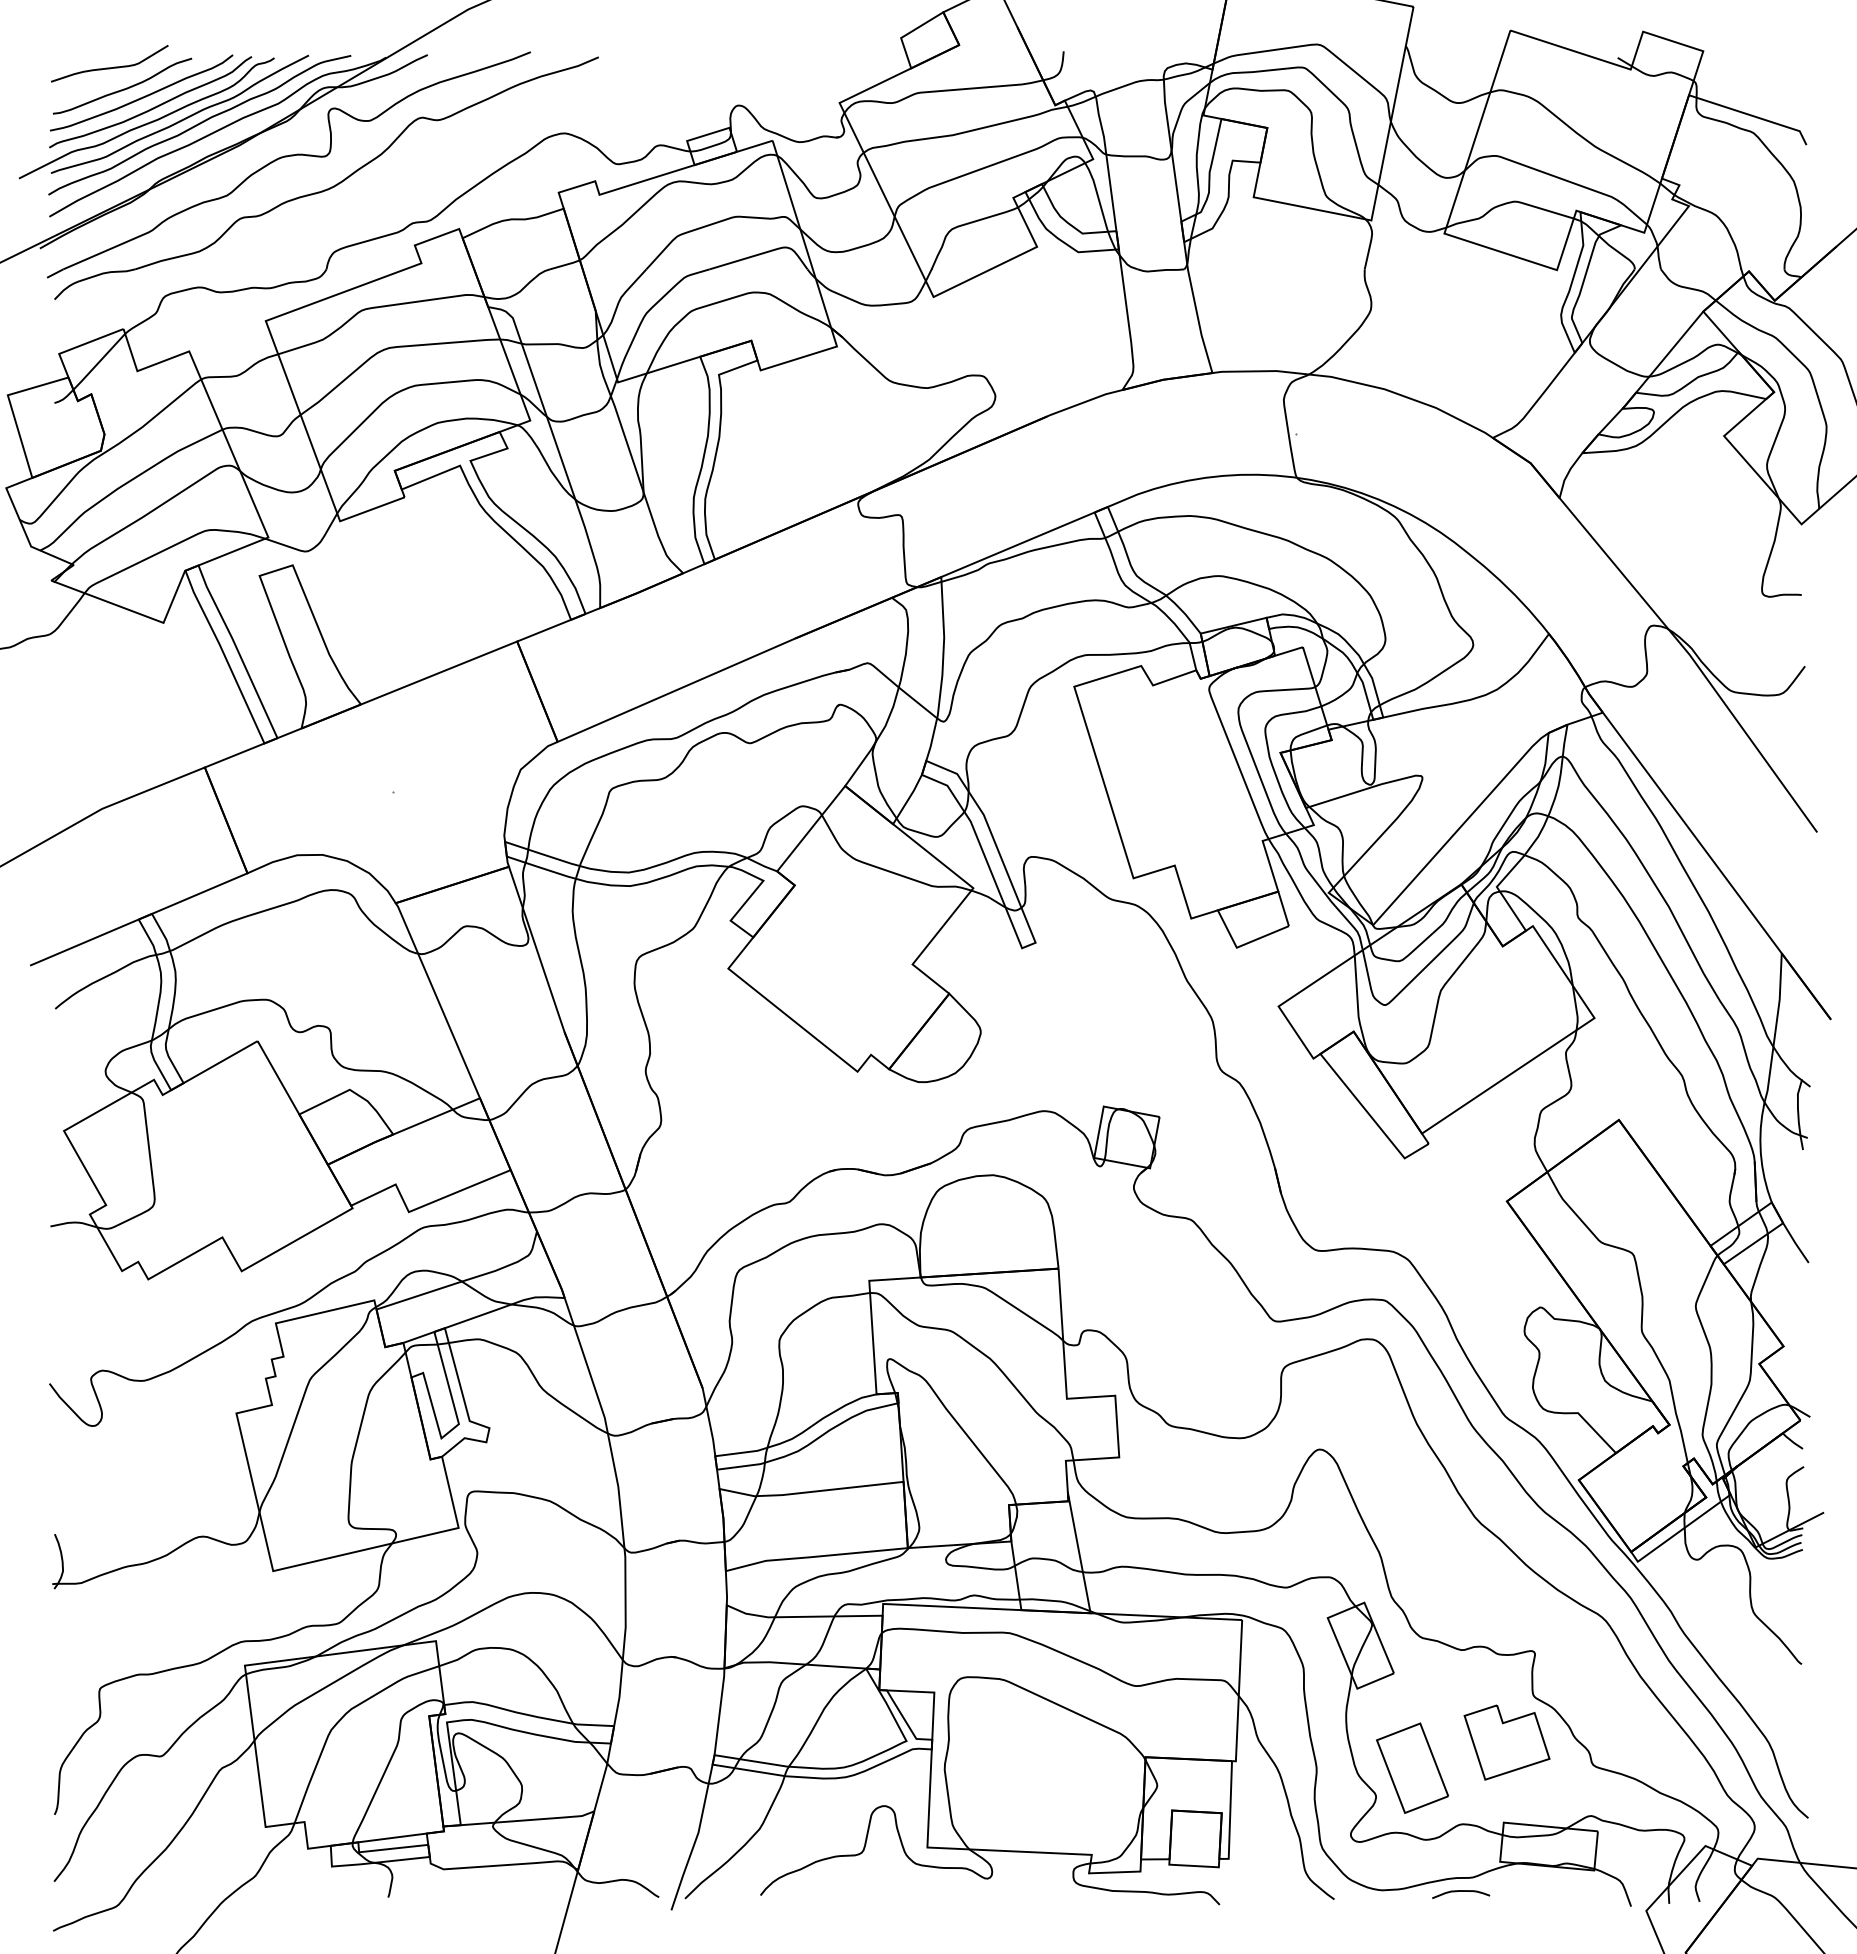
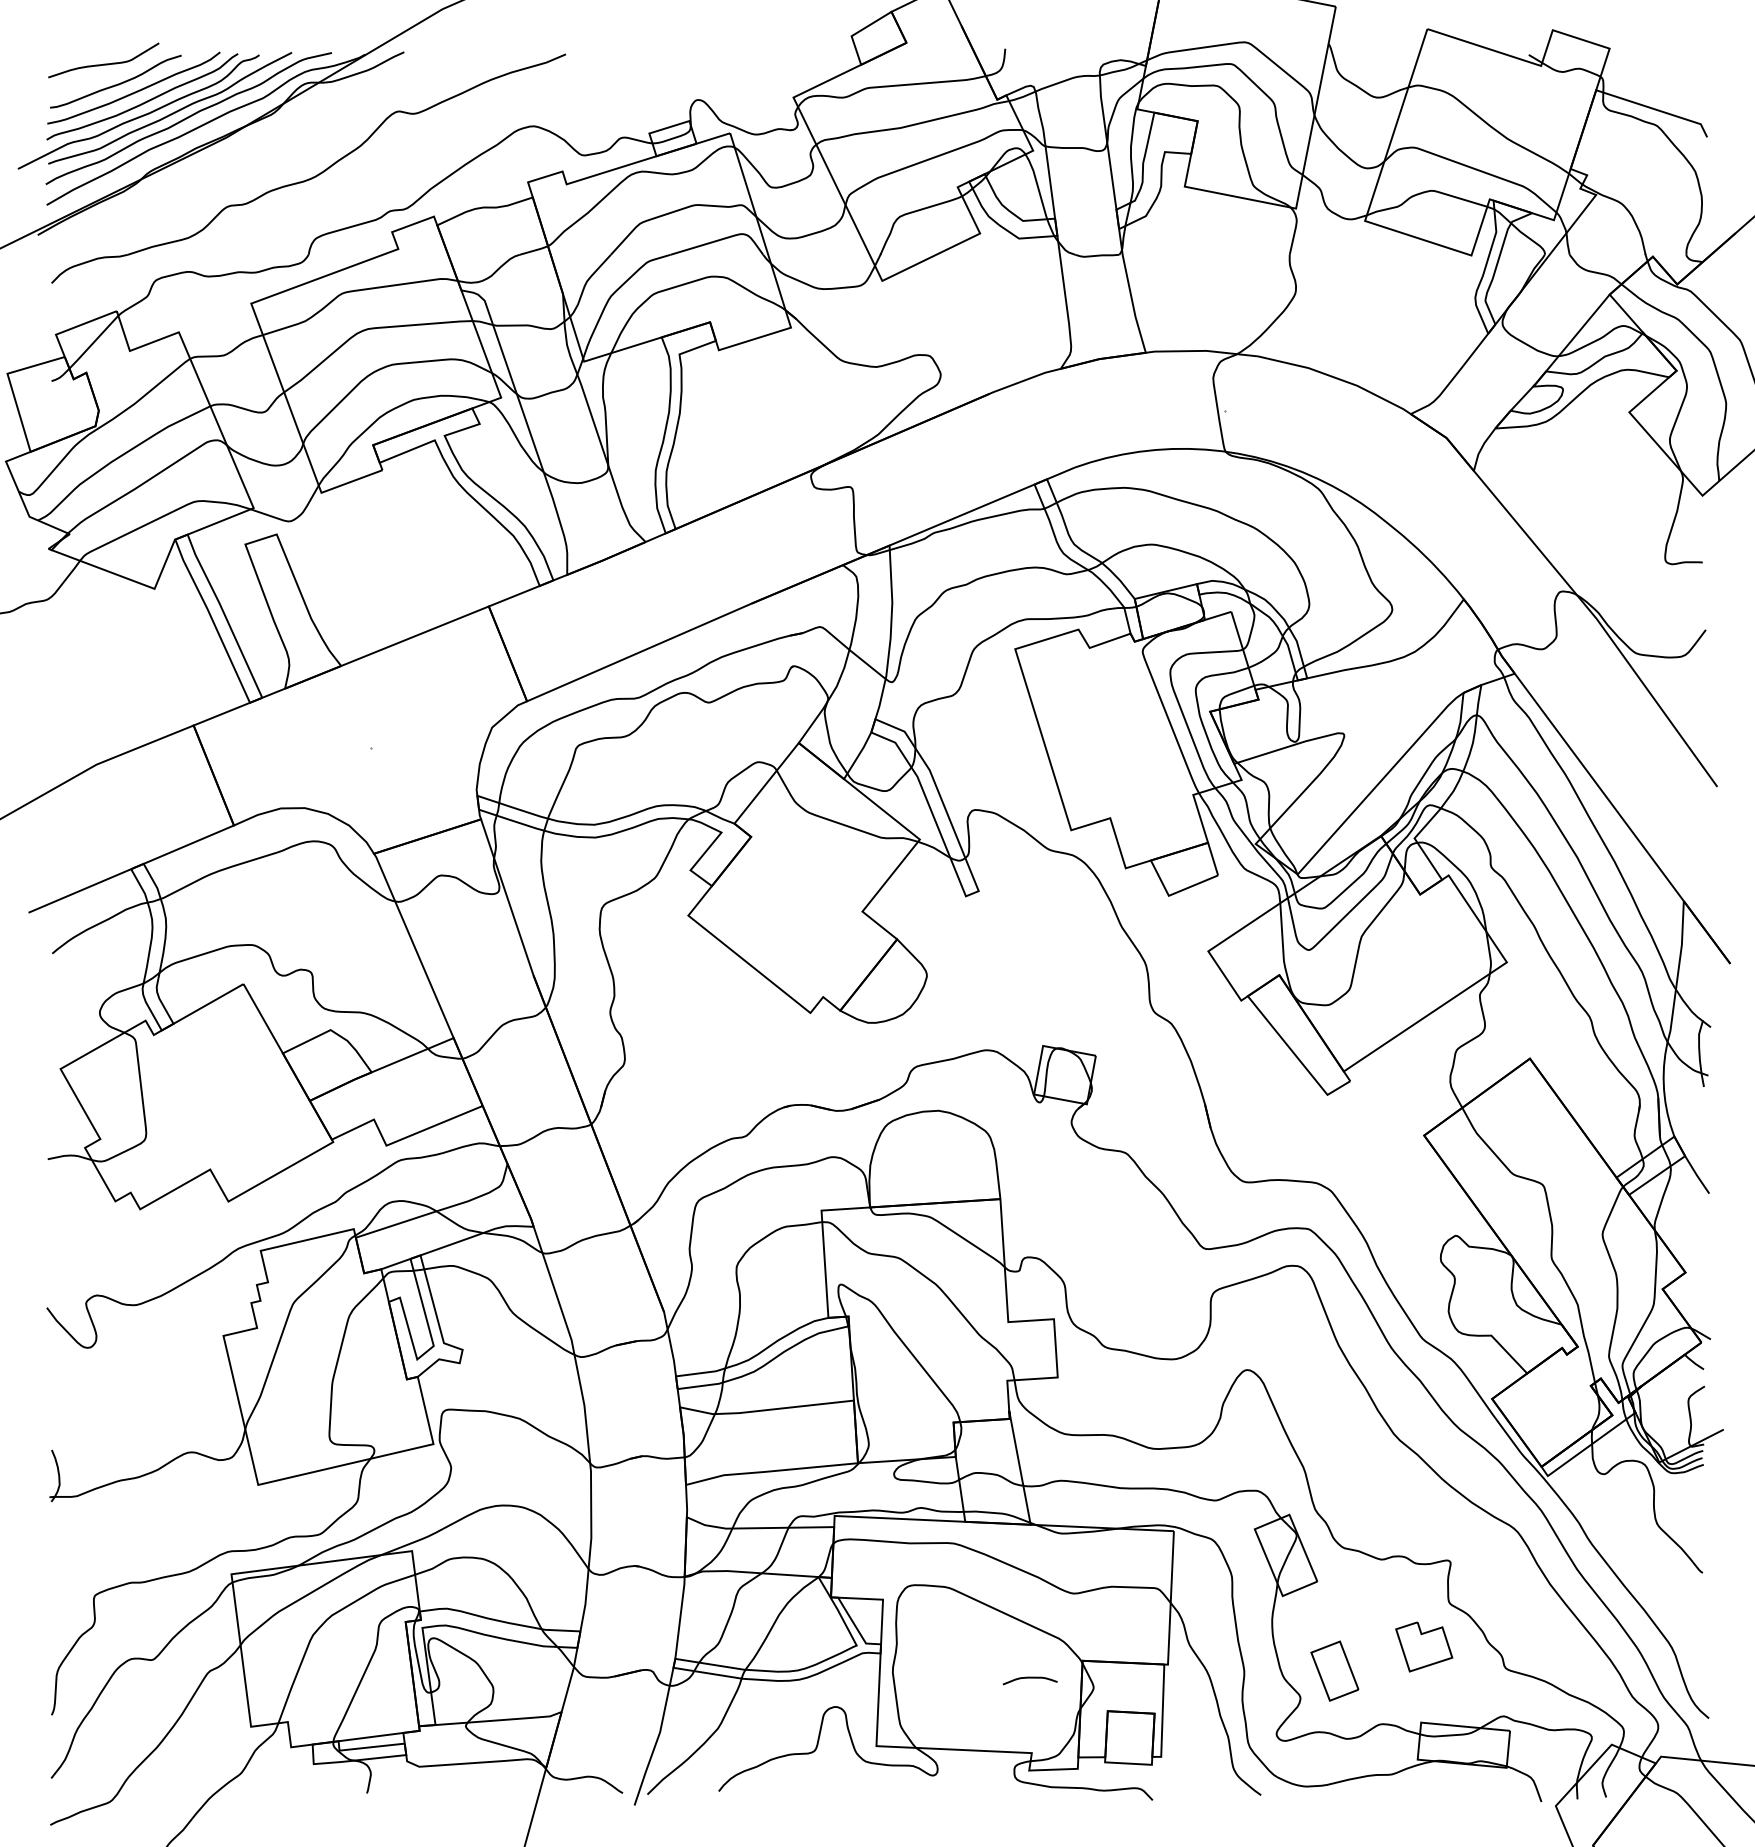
part: (287, 157) -> (271, 149), removed
part: (1506, 1742) -> (1423, 1646), size x0.7
part: (1412, 1767) -> (1334, 1670), size x0.7
curve: (1461, 1891) -> (1030, 1678), moved

